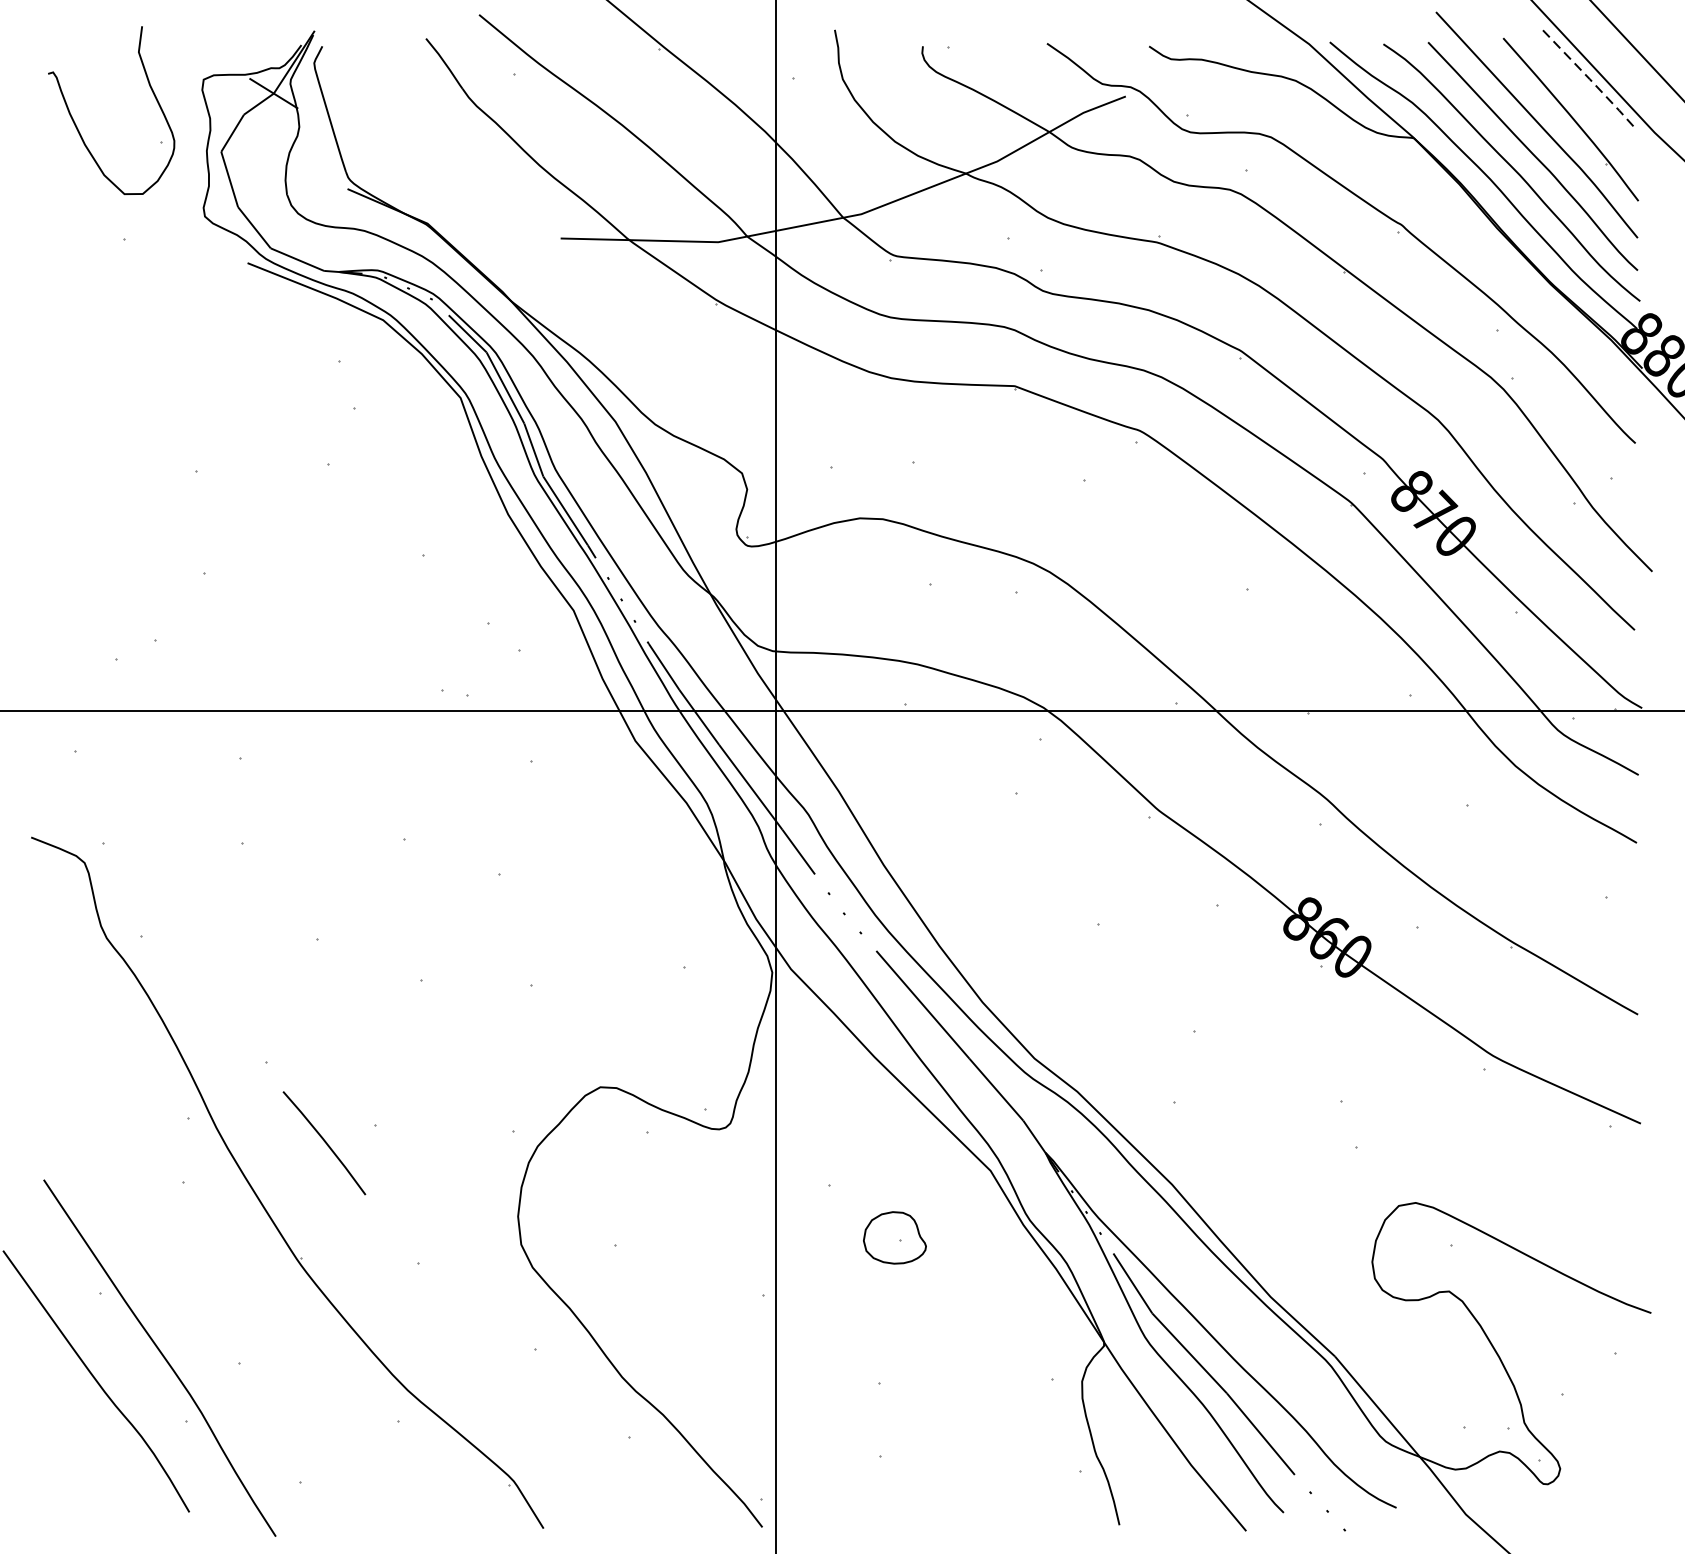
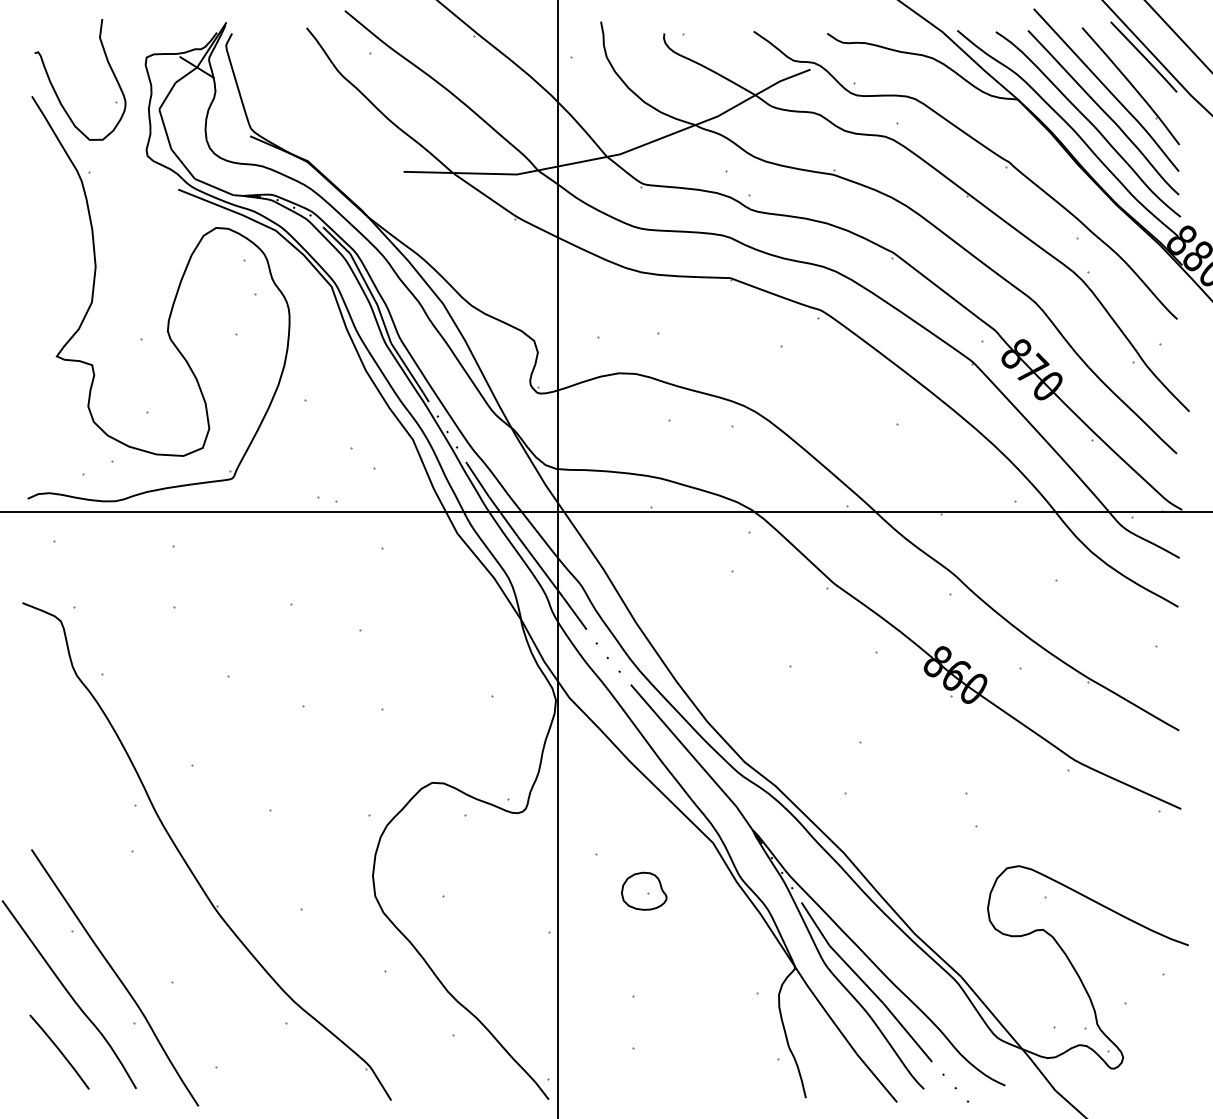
line: (1589, 79) -> (1144, 57), dashed -> solid
part: (239, 421) -> (172, 303), added
line: (324, 1142) -> (59, 1051), moved

